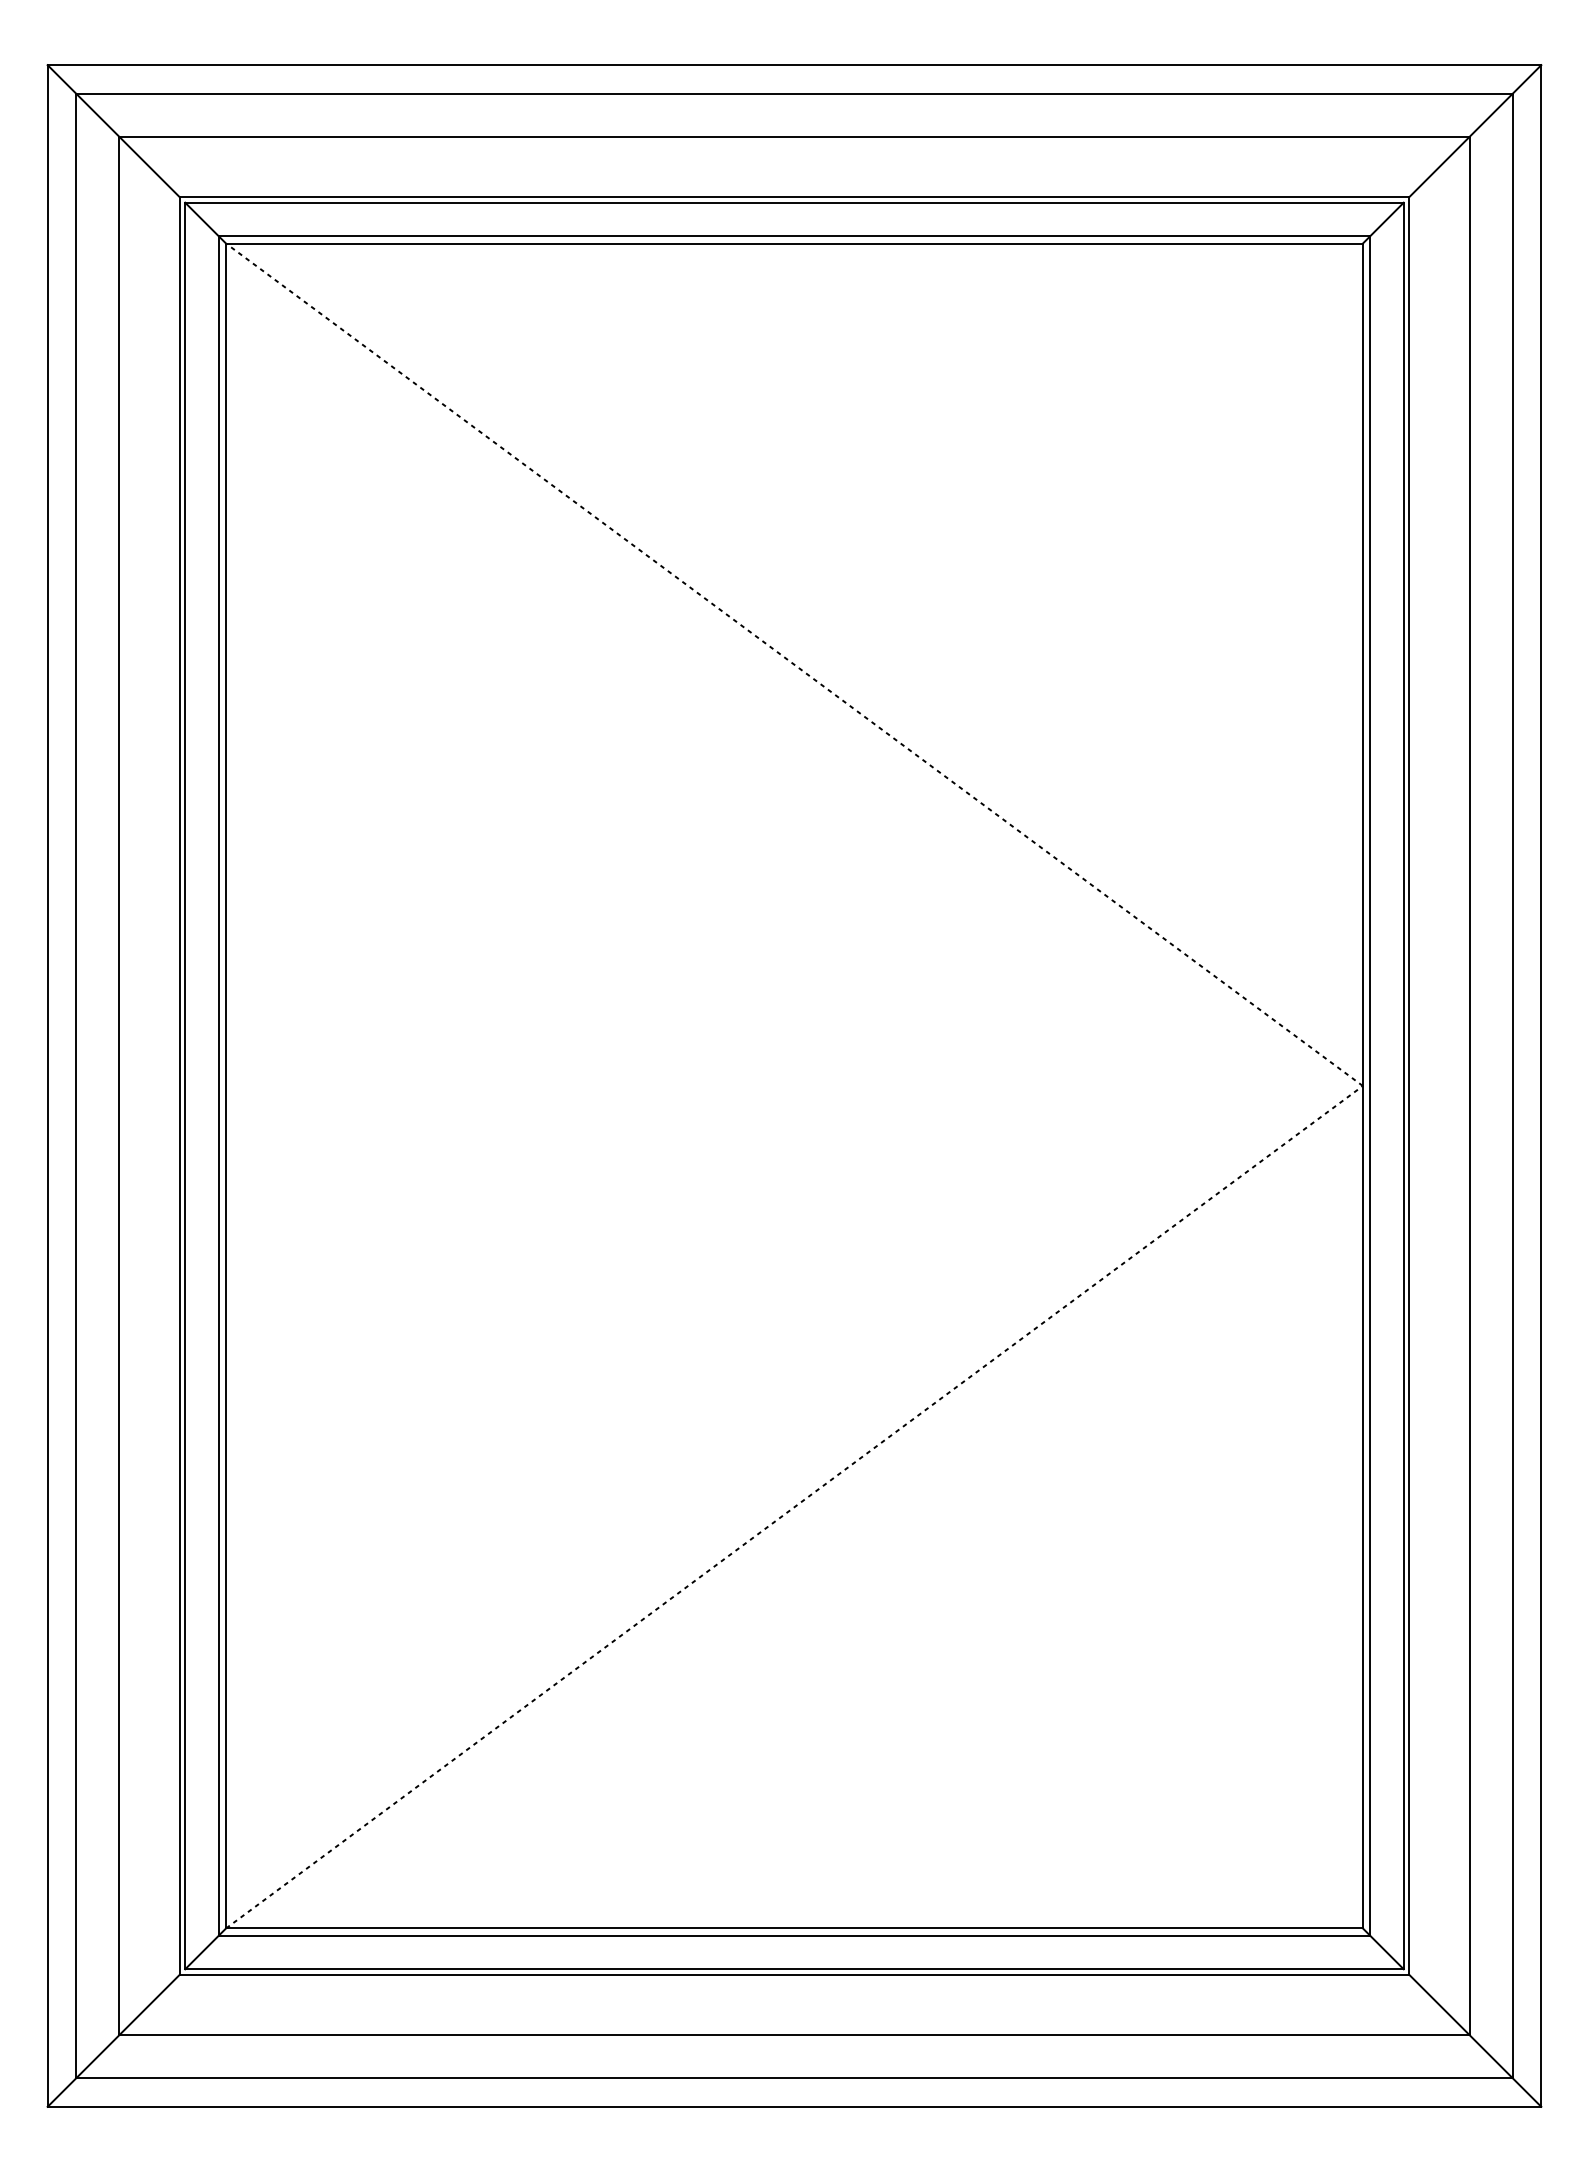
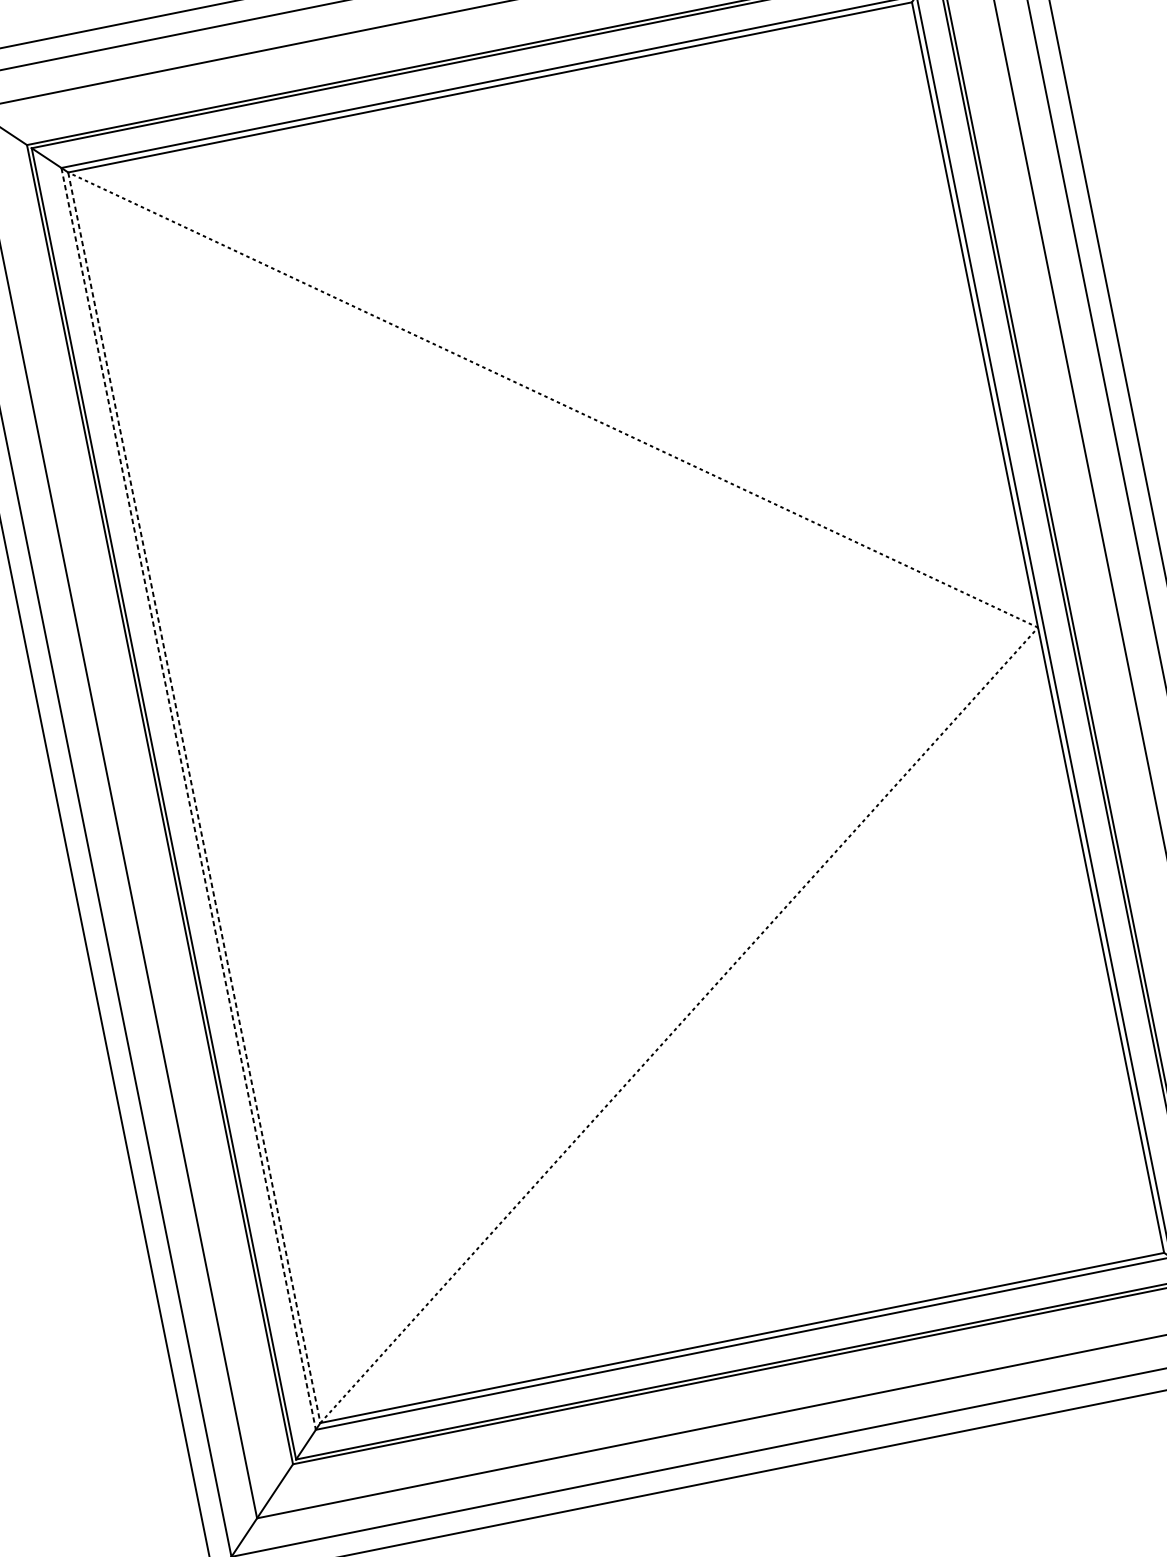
line: (218, 1086) -> (188, 799), solid -> dashed
line: (226, 1086) -> (194, 798), solid -> dashed

